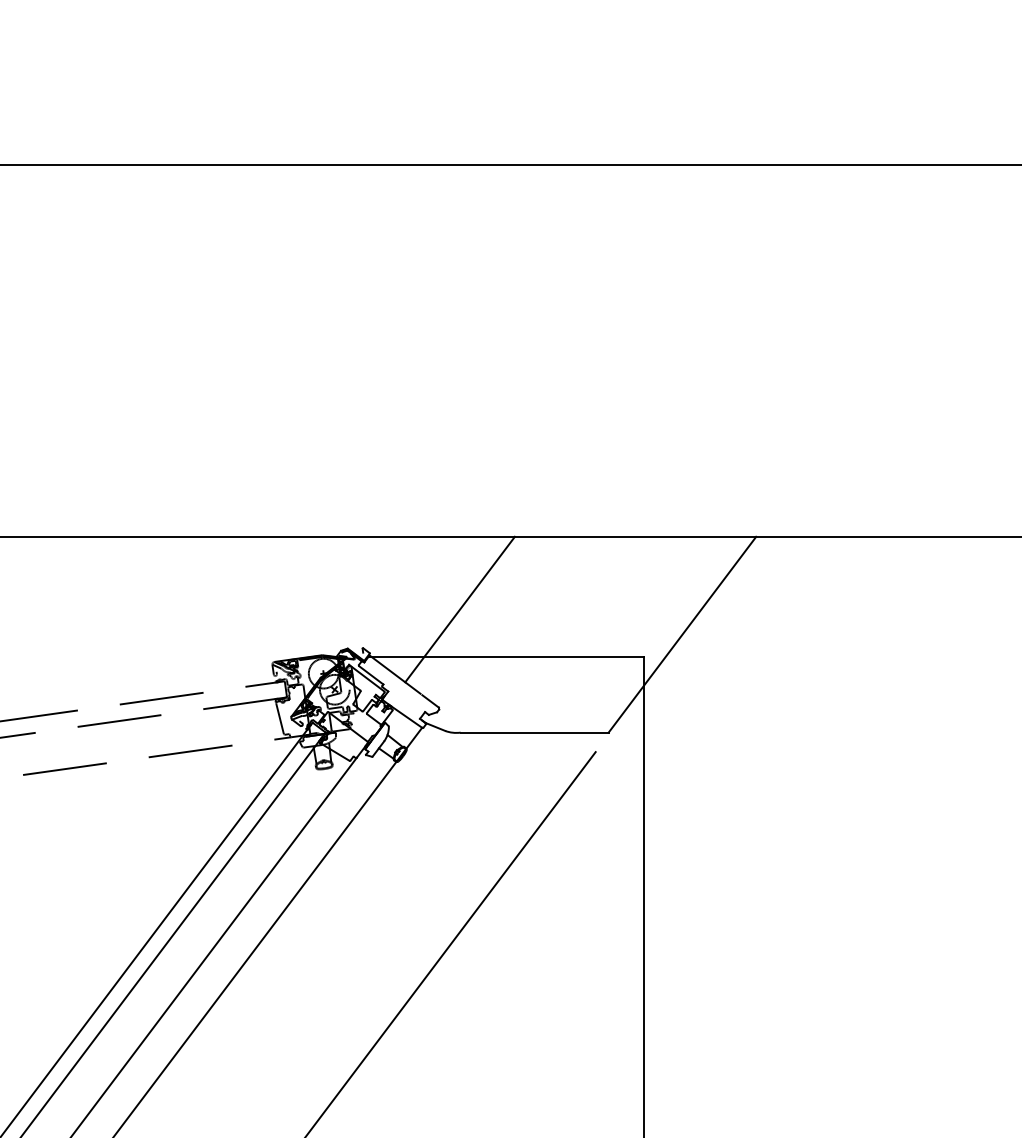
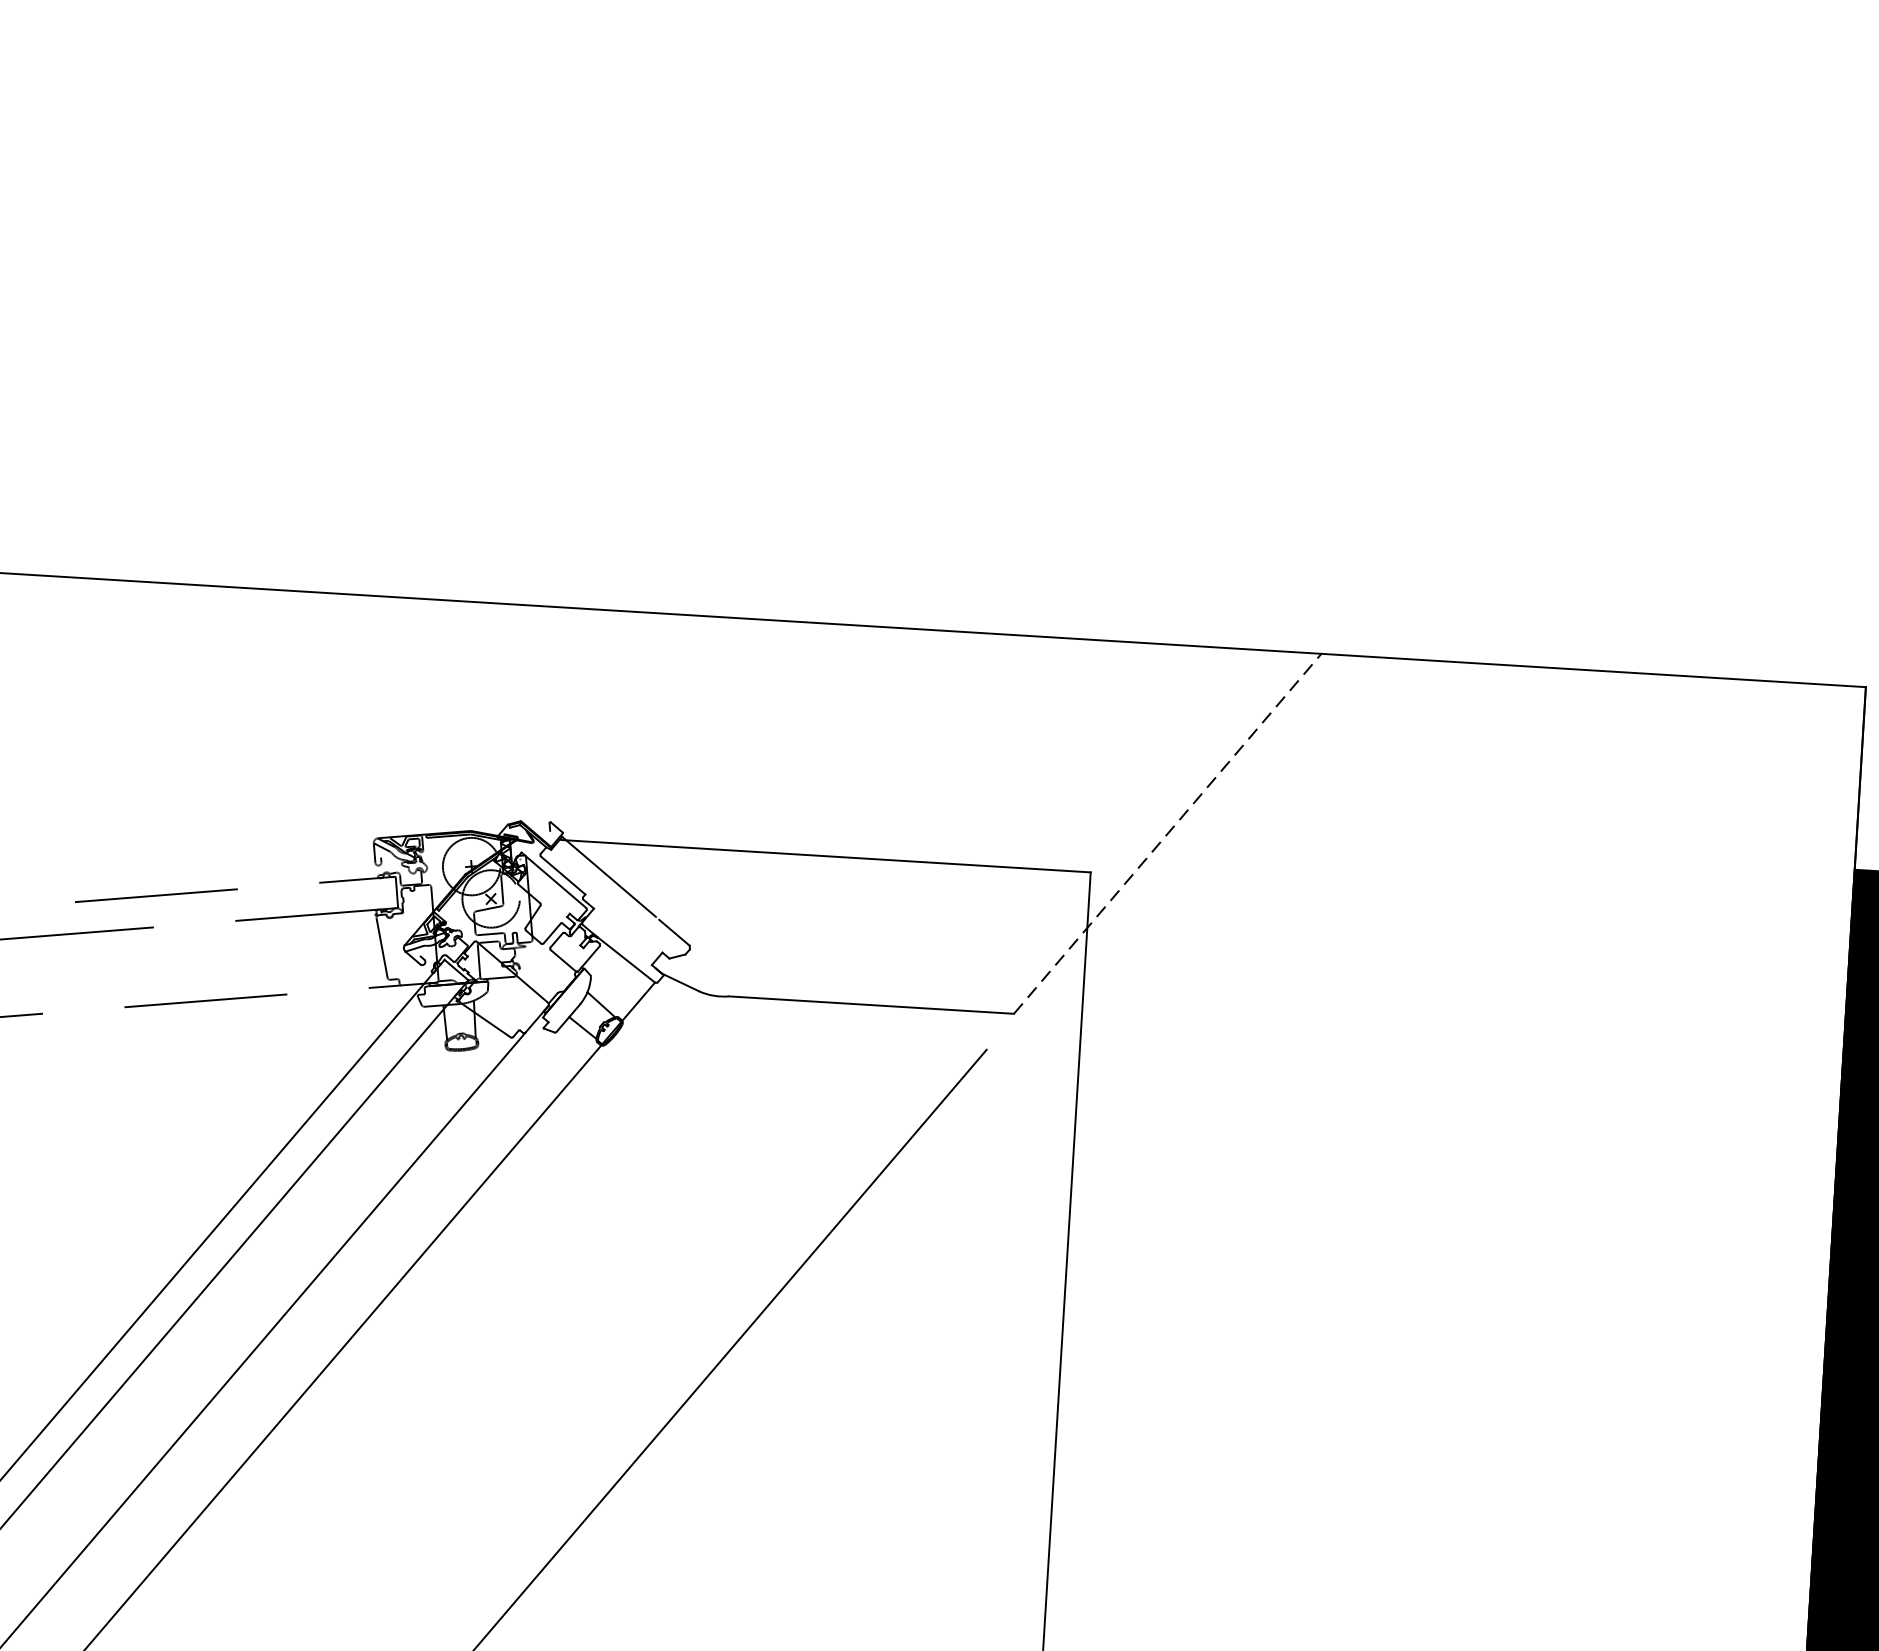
line: (459, 609) -> (740, 758), removed
line: (682, 634) -> (1167, 833), solid -> dashed

